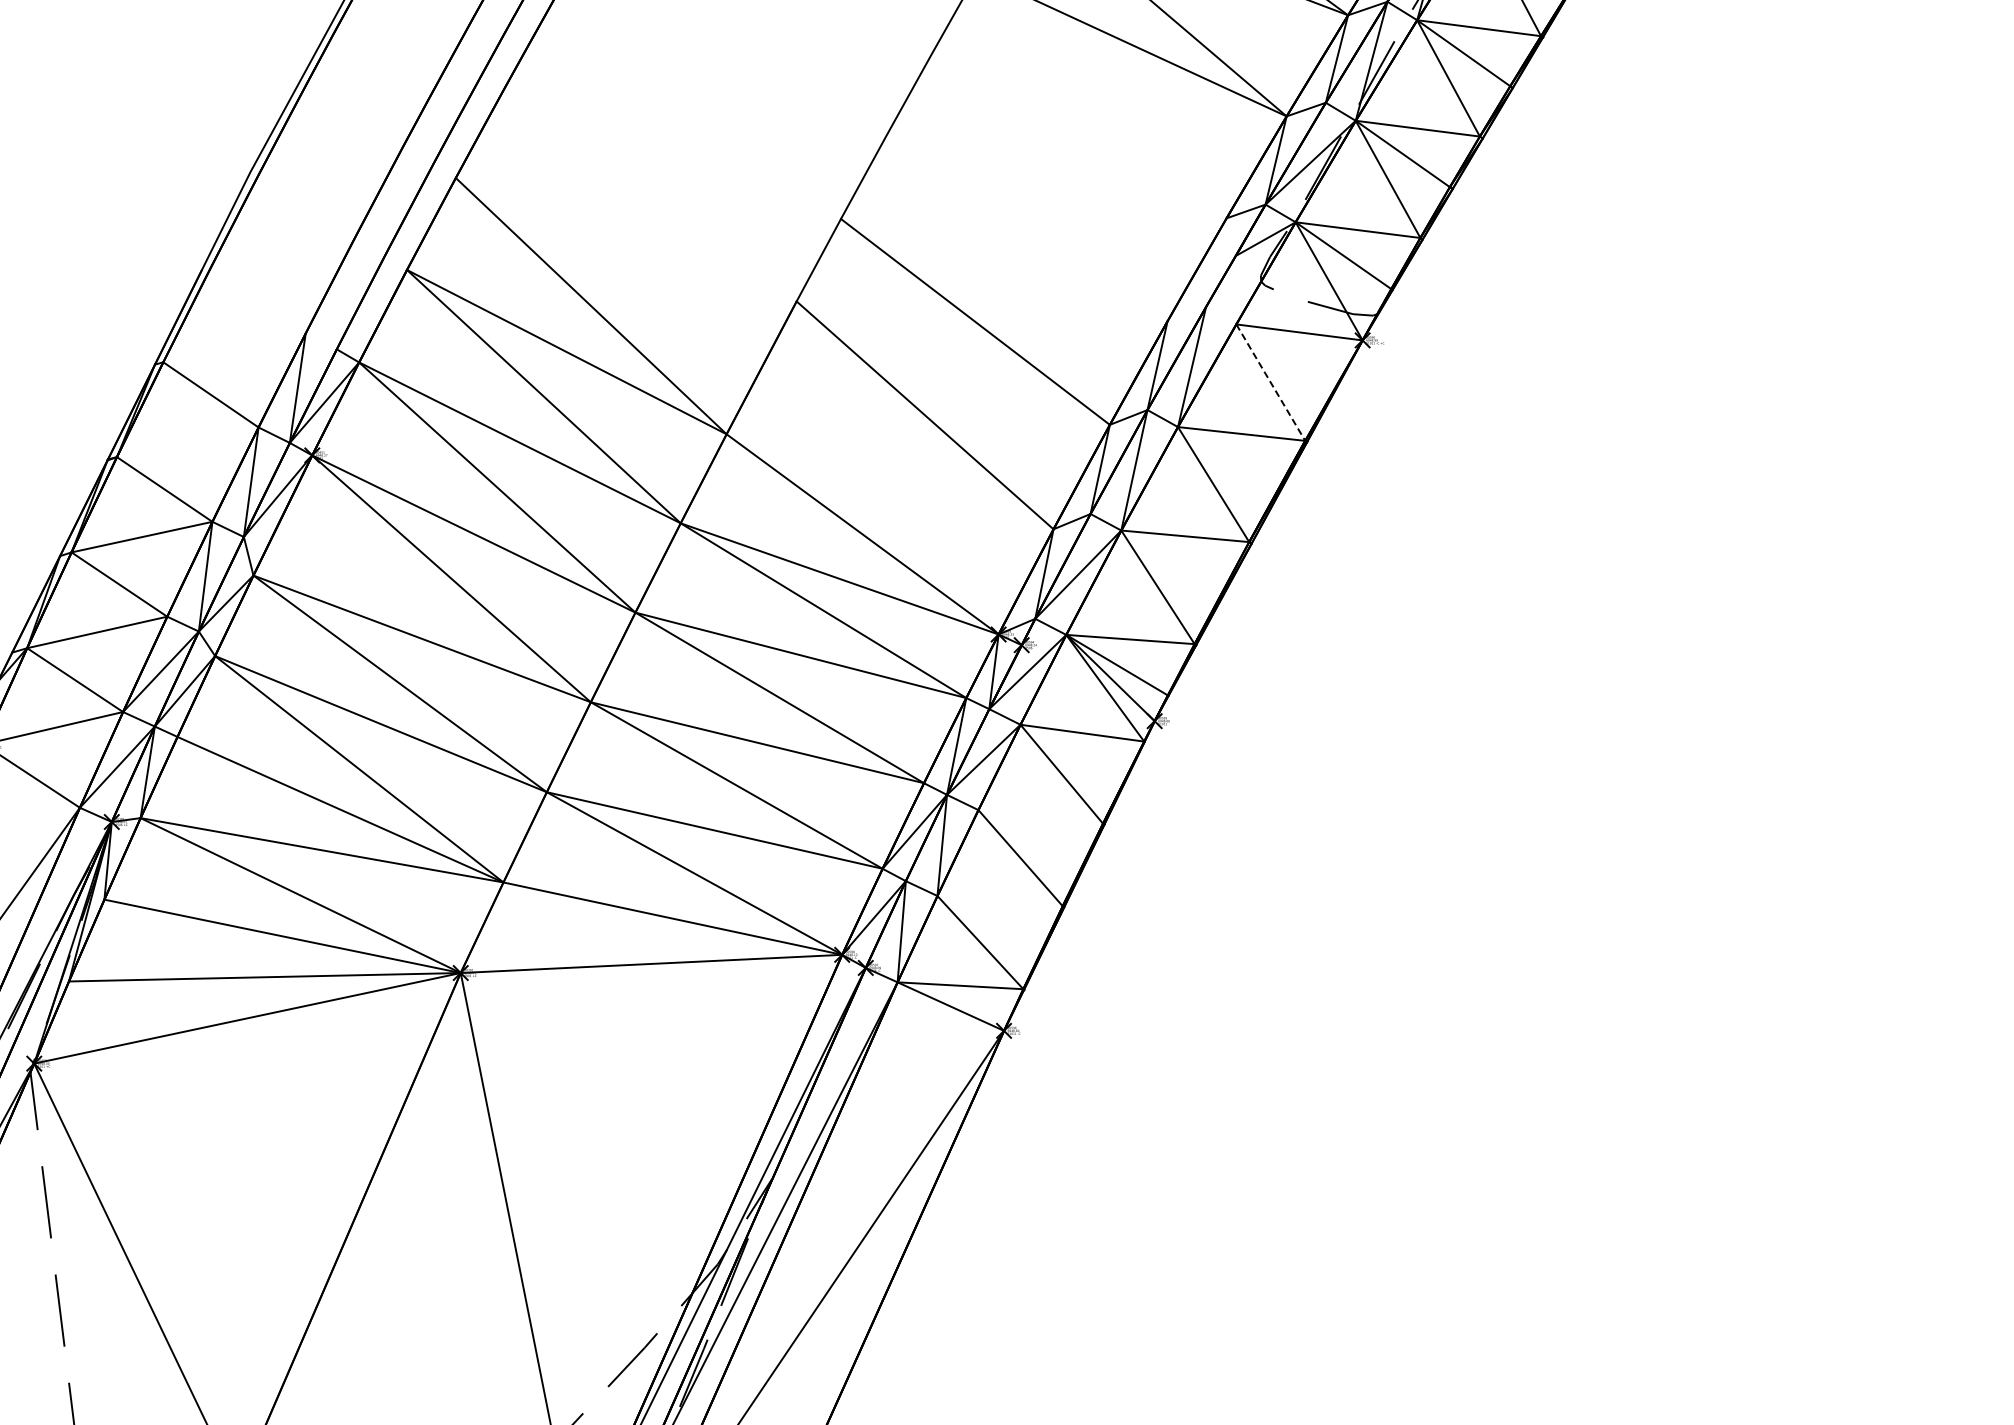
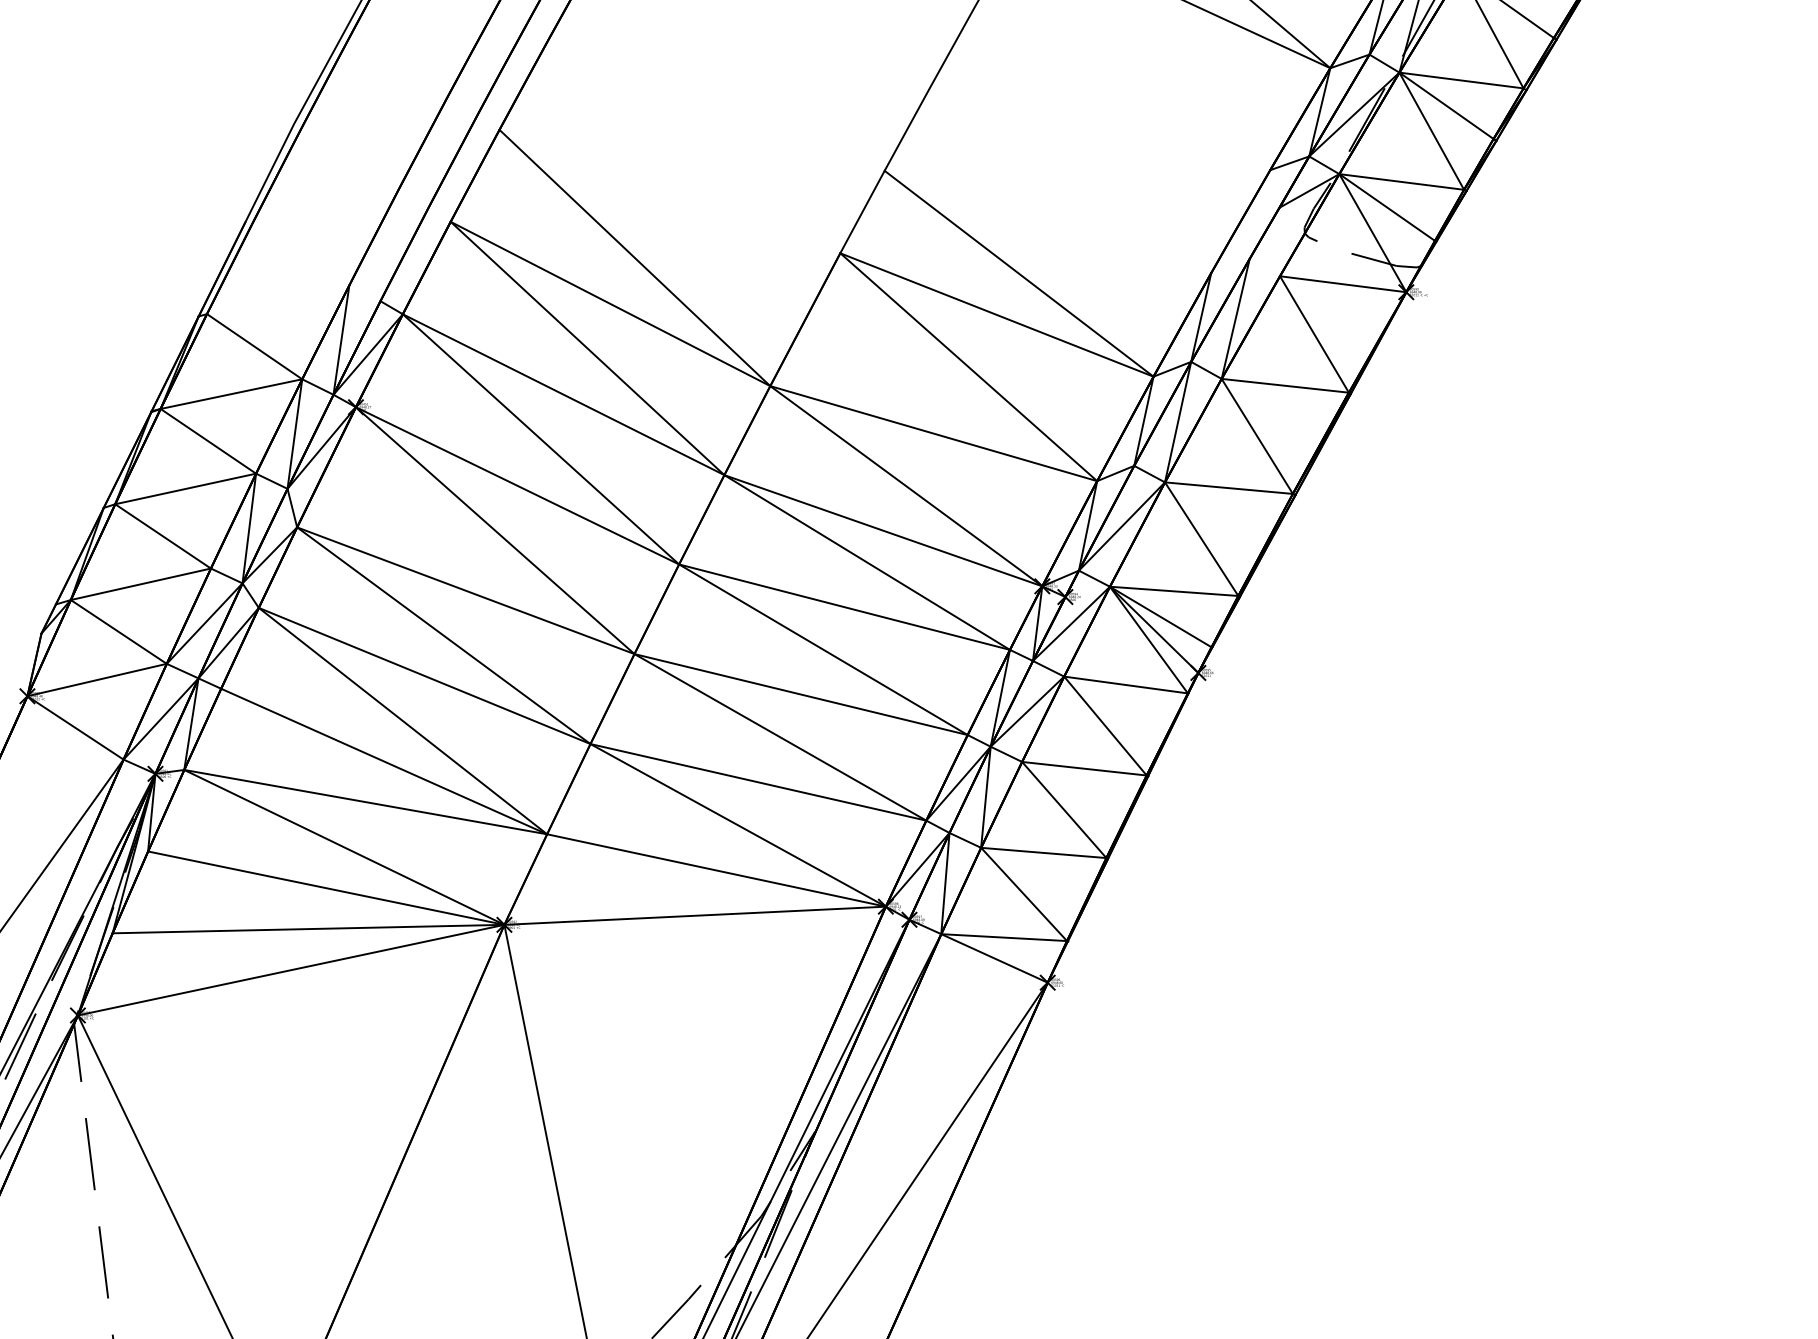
line: (952, 362) -> (996, 314), added
line: (1270, 382) -> (1314, 334), dashed -> solid
line: (187, 442) -> (231, 394), added
line: (889, 481) -> (933, 433), added
line: (1040, 816) -> (1084, 768), added
line: (999, 901) -> (1043, 853), added

